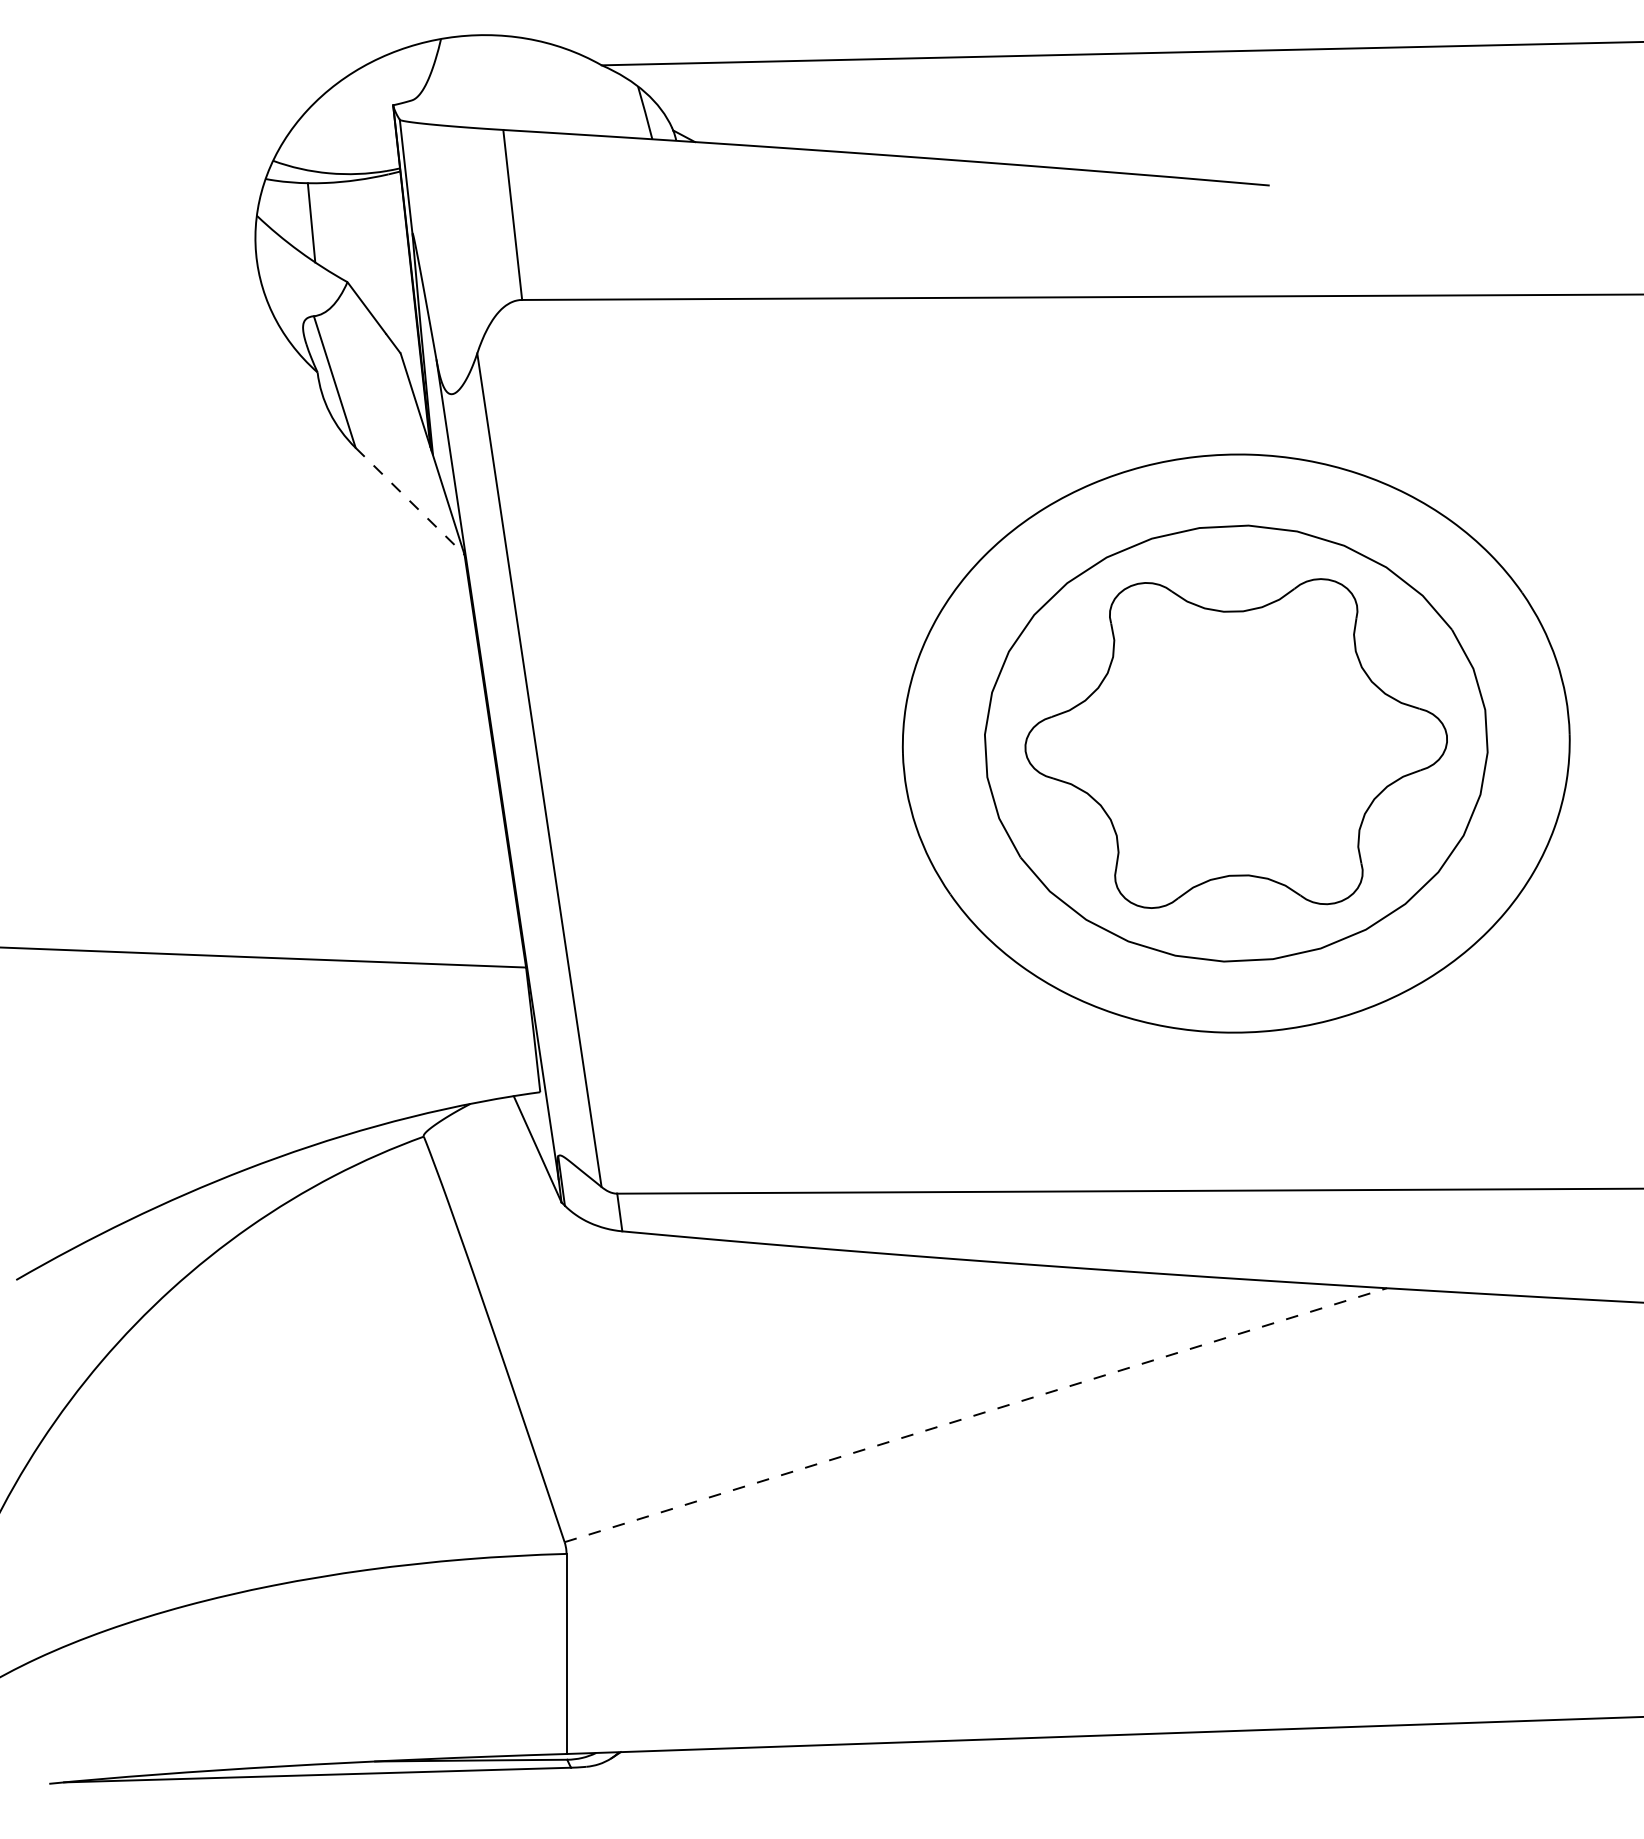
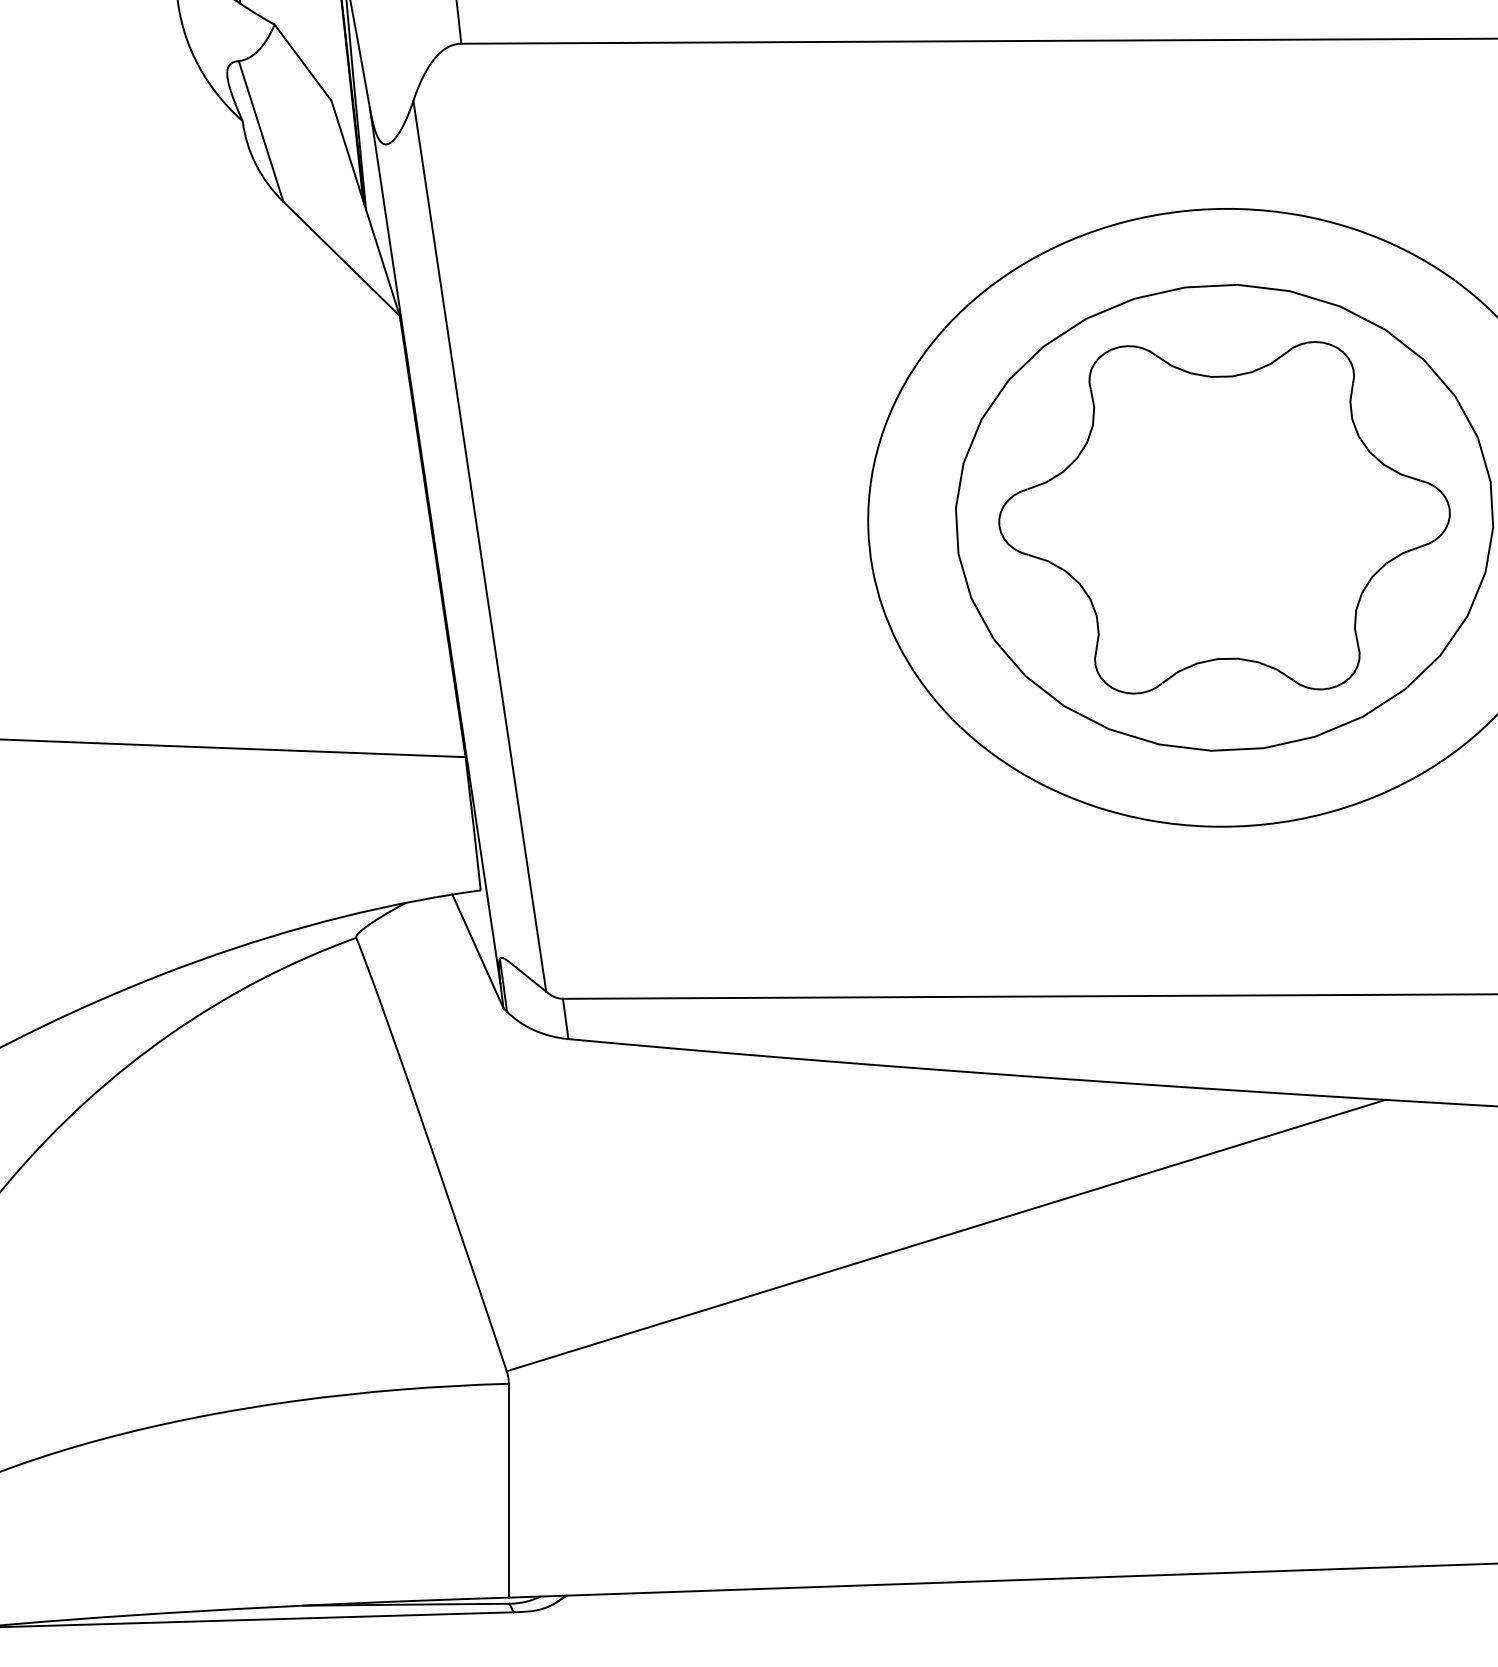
line: (410, 501) -> (342, 259), dashed -> solid
line: (976, 1415) -> (946, 1235), dashed -> solid

